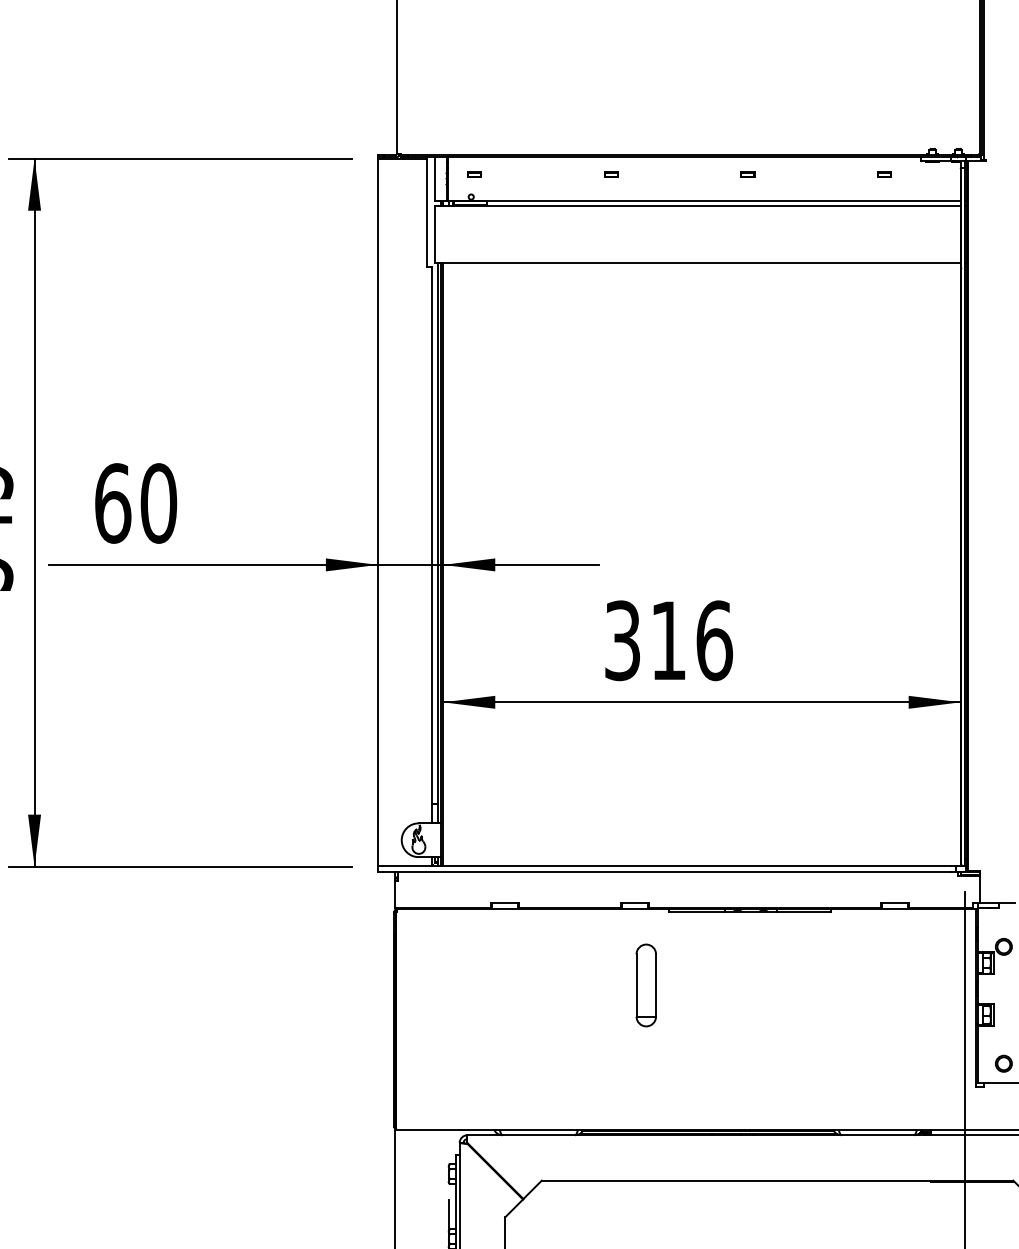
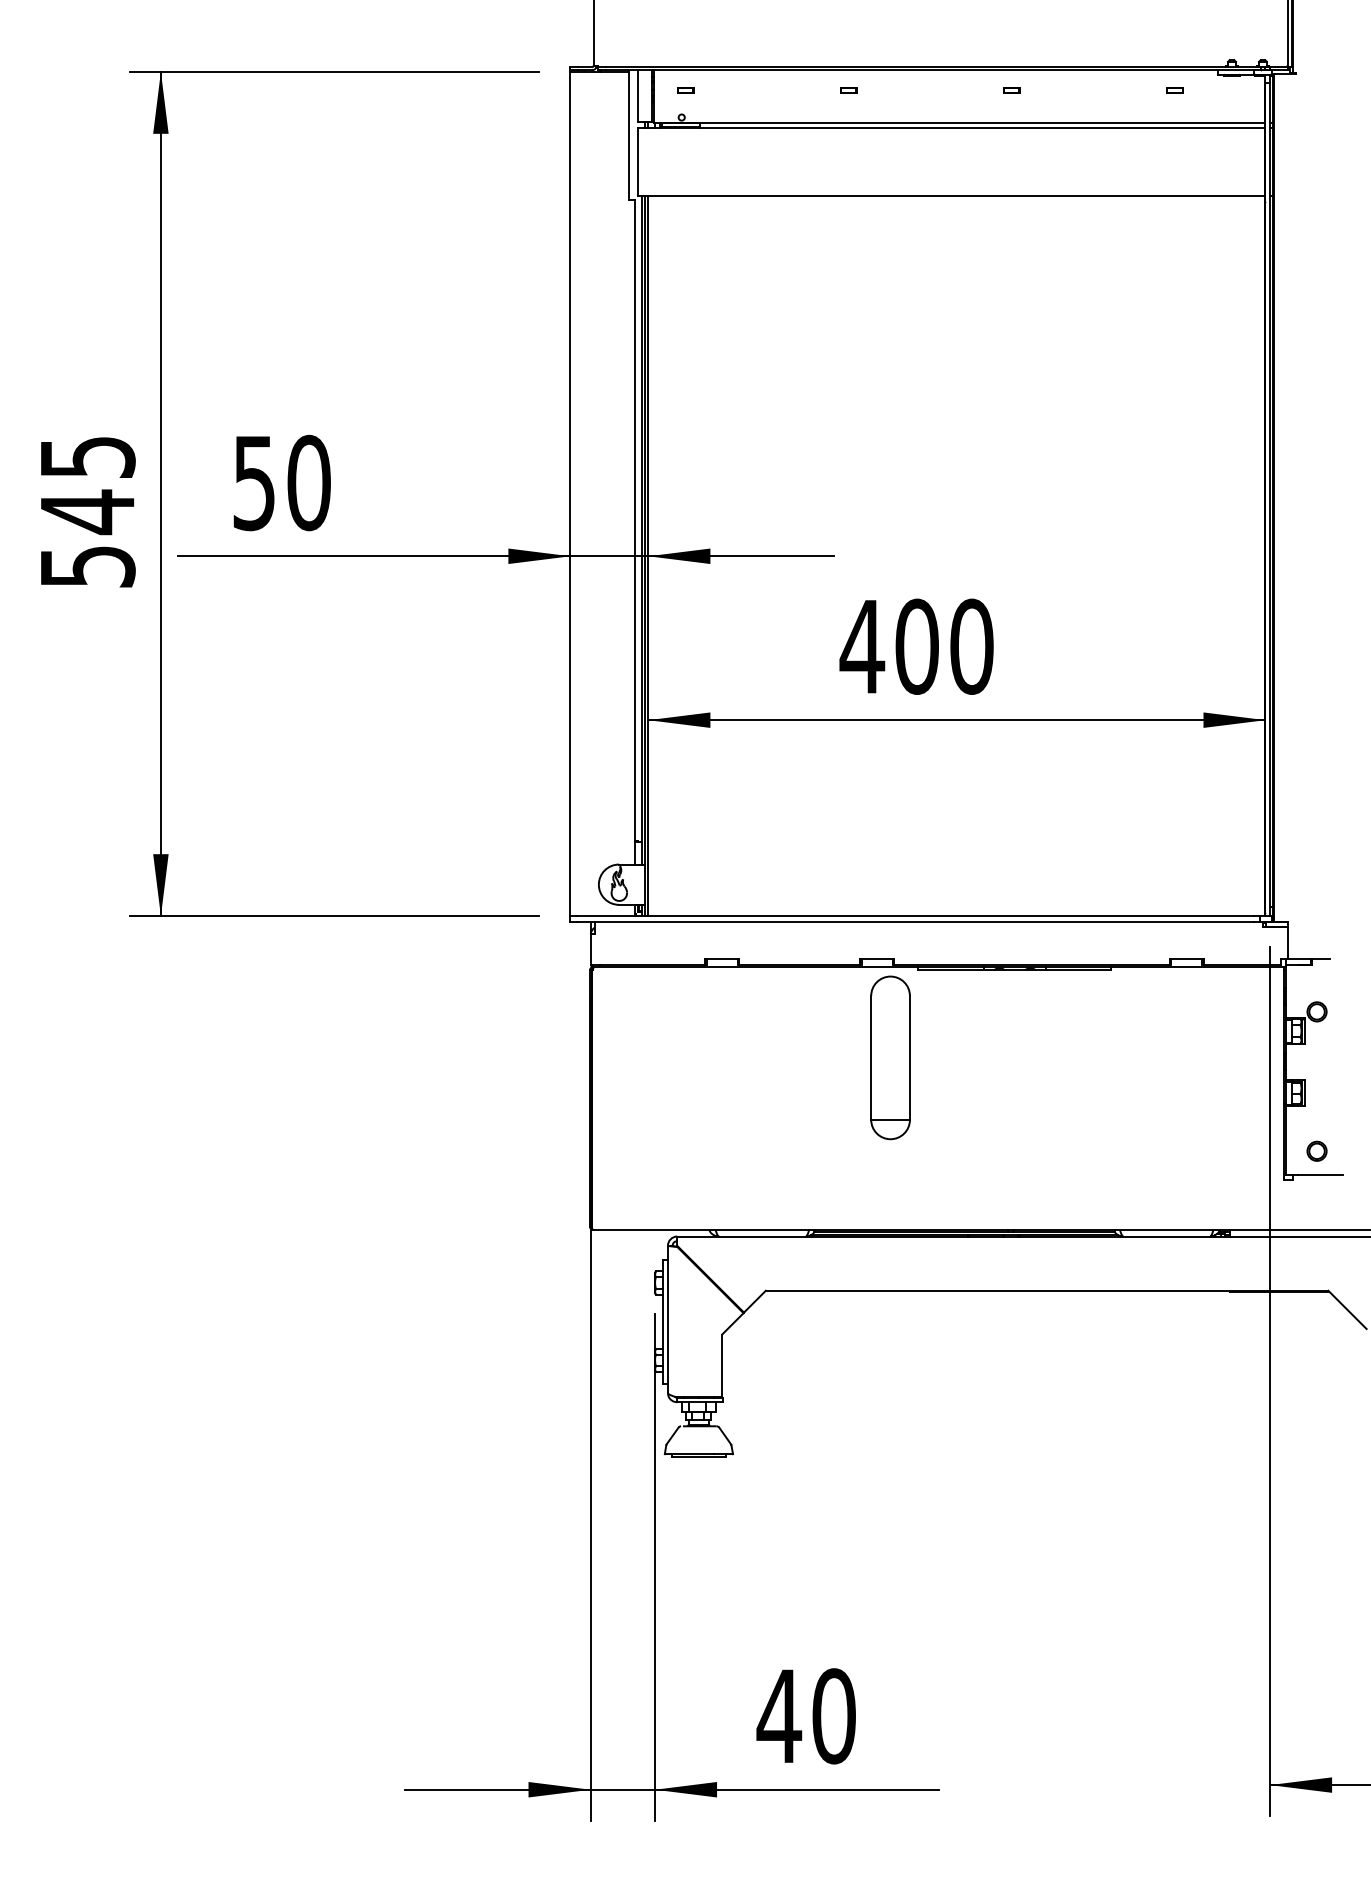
text: (113, 503) -> (254, 482), 60 -> 50
text: (668, 640) -> (916, 646), 316 -> 400
part: (646, 985) -> (890, 1057), size x1.67

